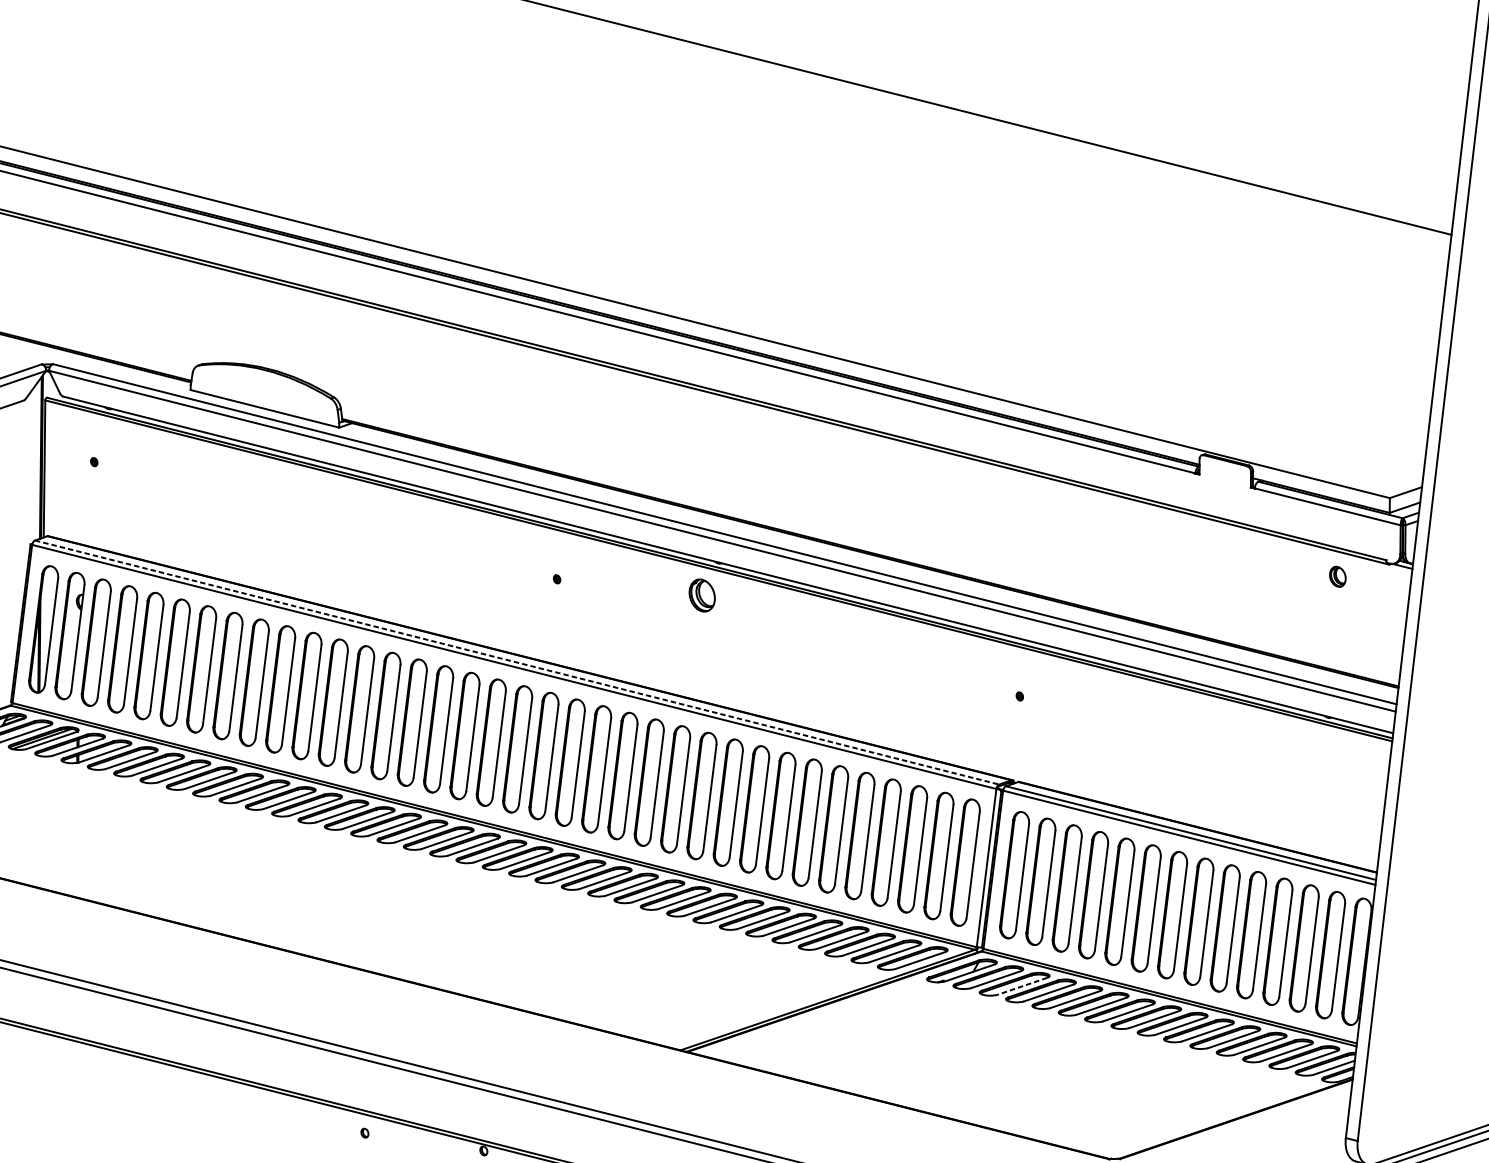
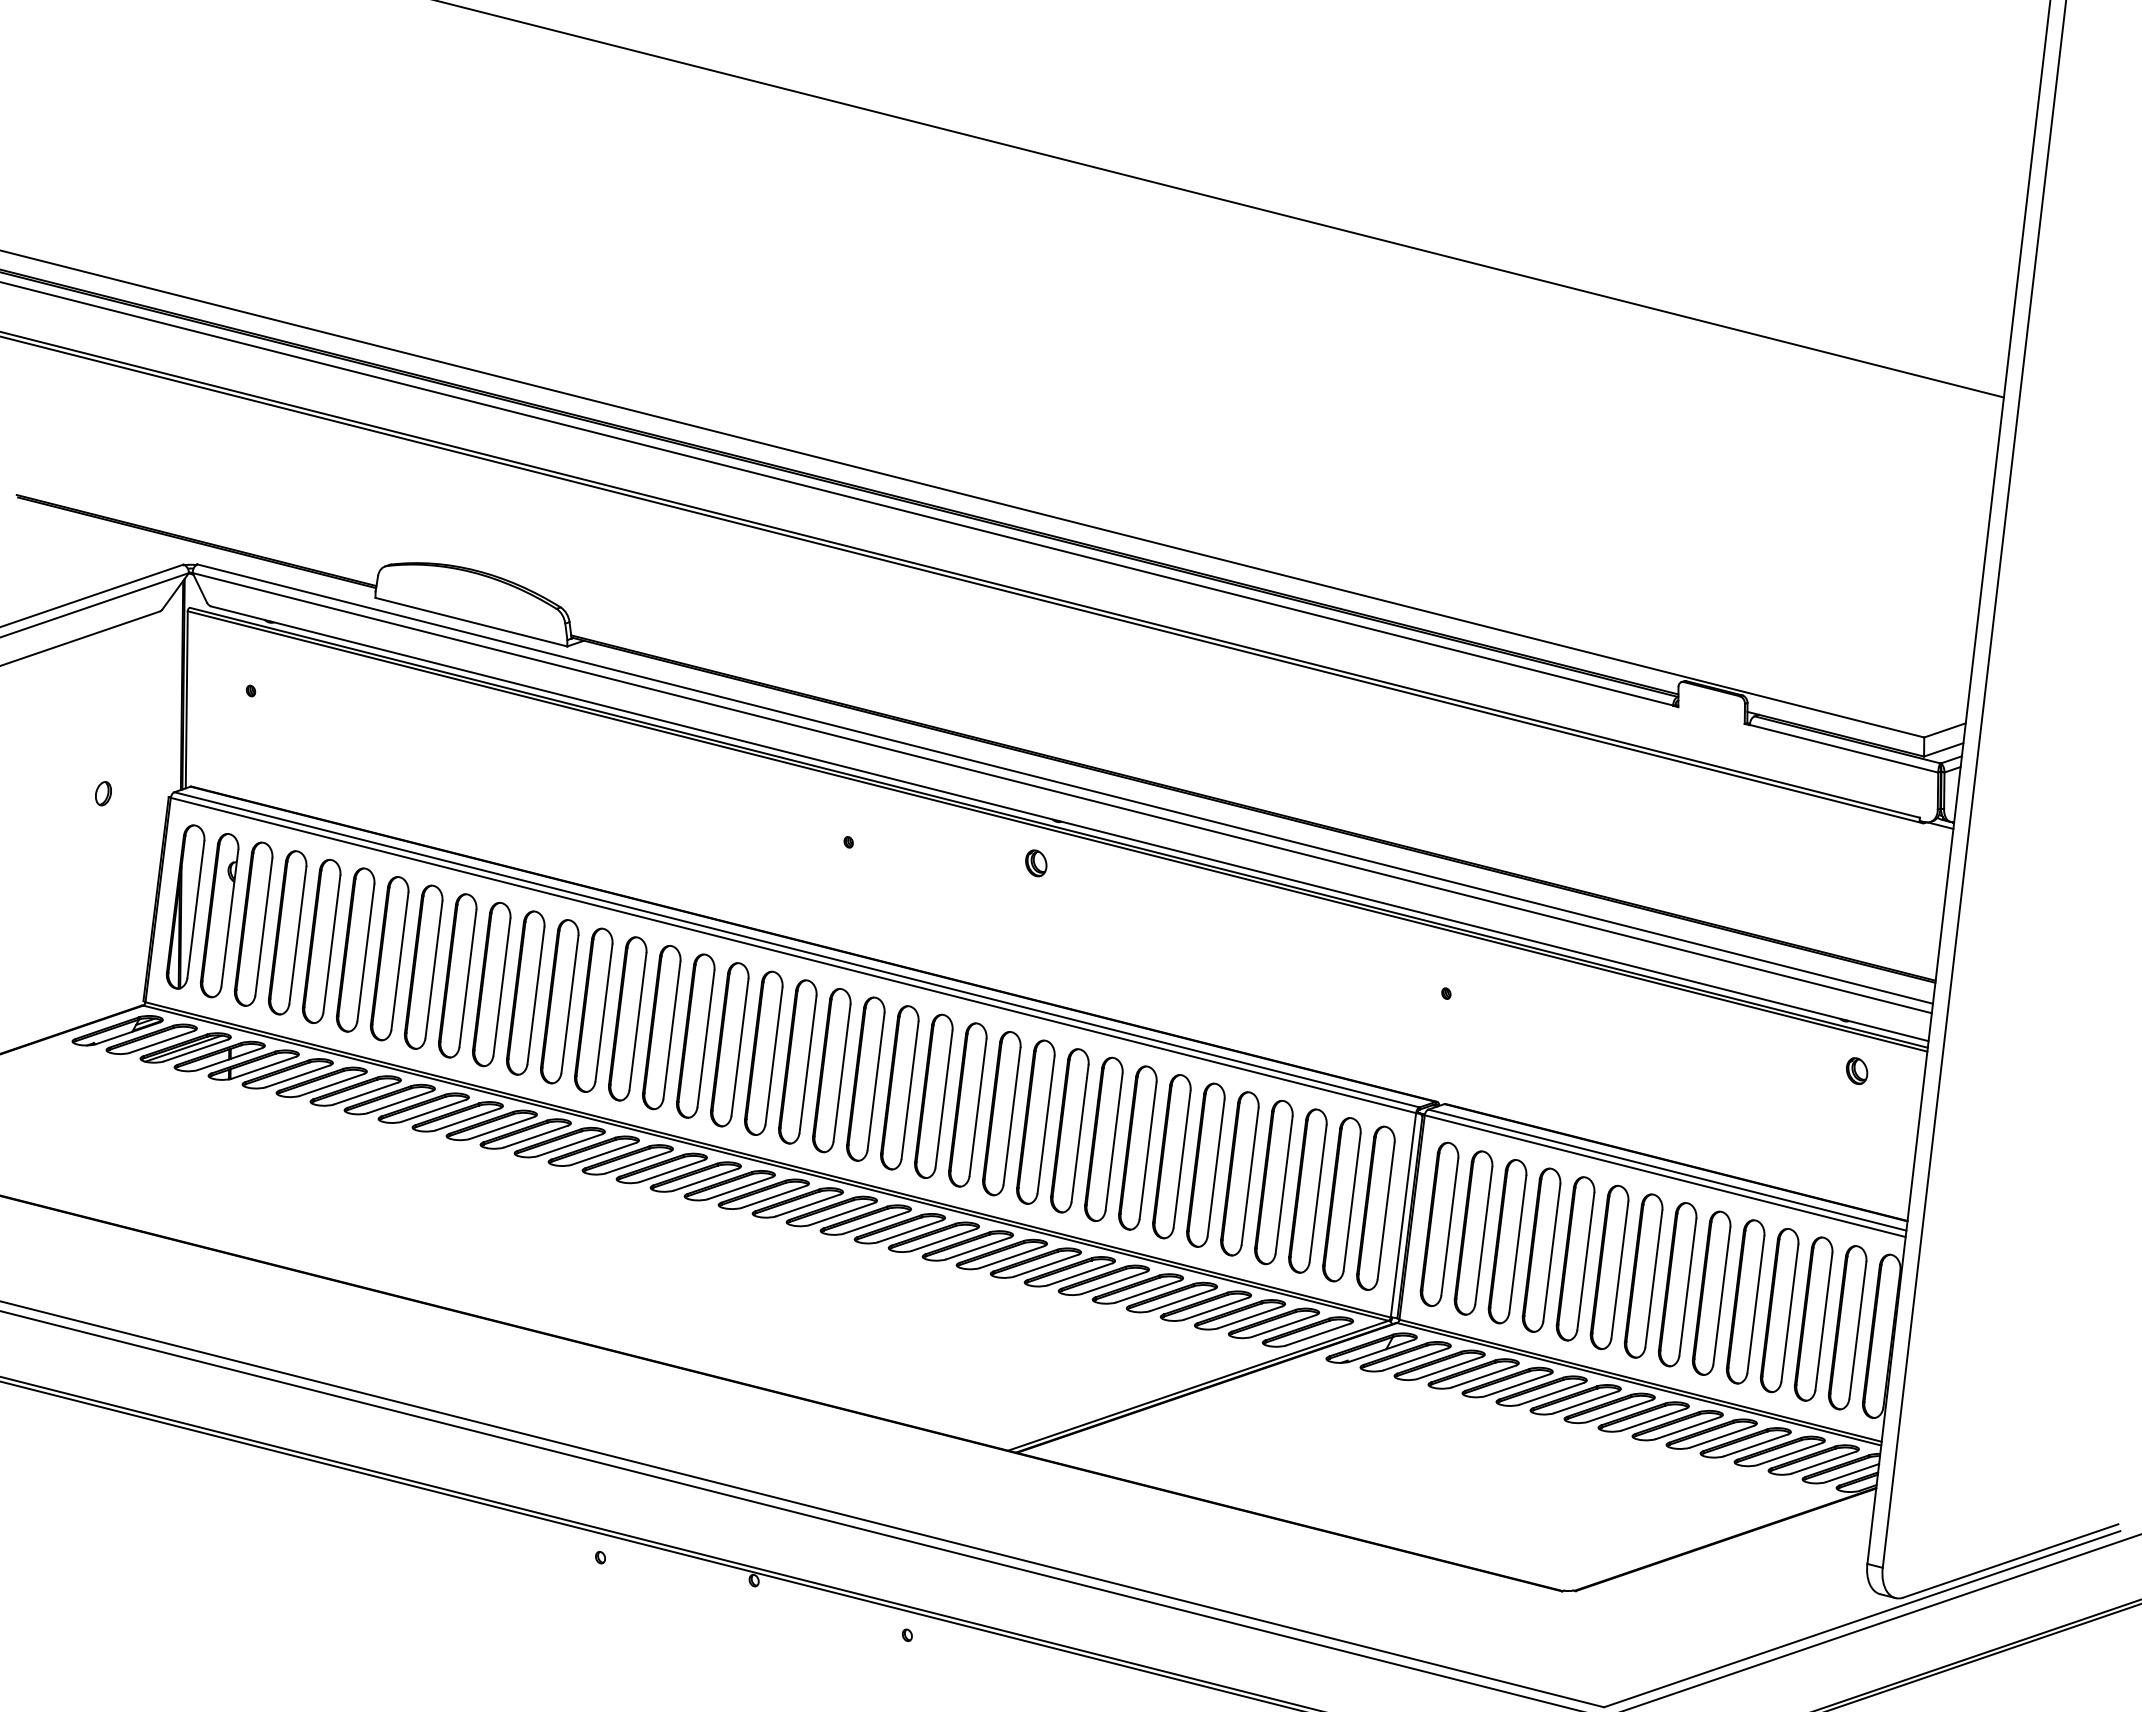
part: (1338, 576) -> (1857, 1070), moved
part: (702, 595) -> (1036, 863), size x0.62
line: (517, 662) -> (797, 949), dashed -> solid
line: (1022, 985) -> (1449, 1367), dashed -> solid

